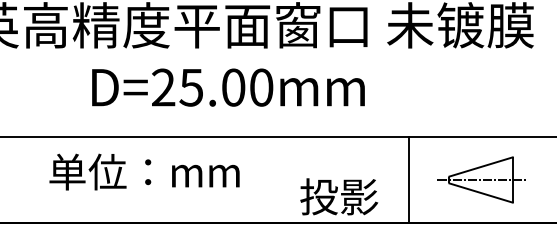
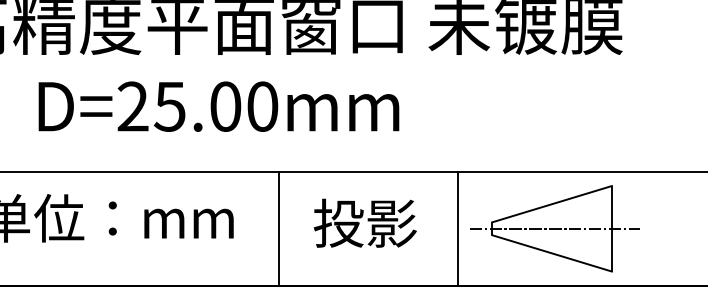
line: (274, 179) -> (279, 228), added
part: (482, 179) -> (554, 228), size x1.43
text: (339, 196) -> (365, 222), moved

